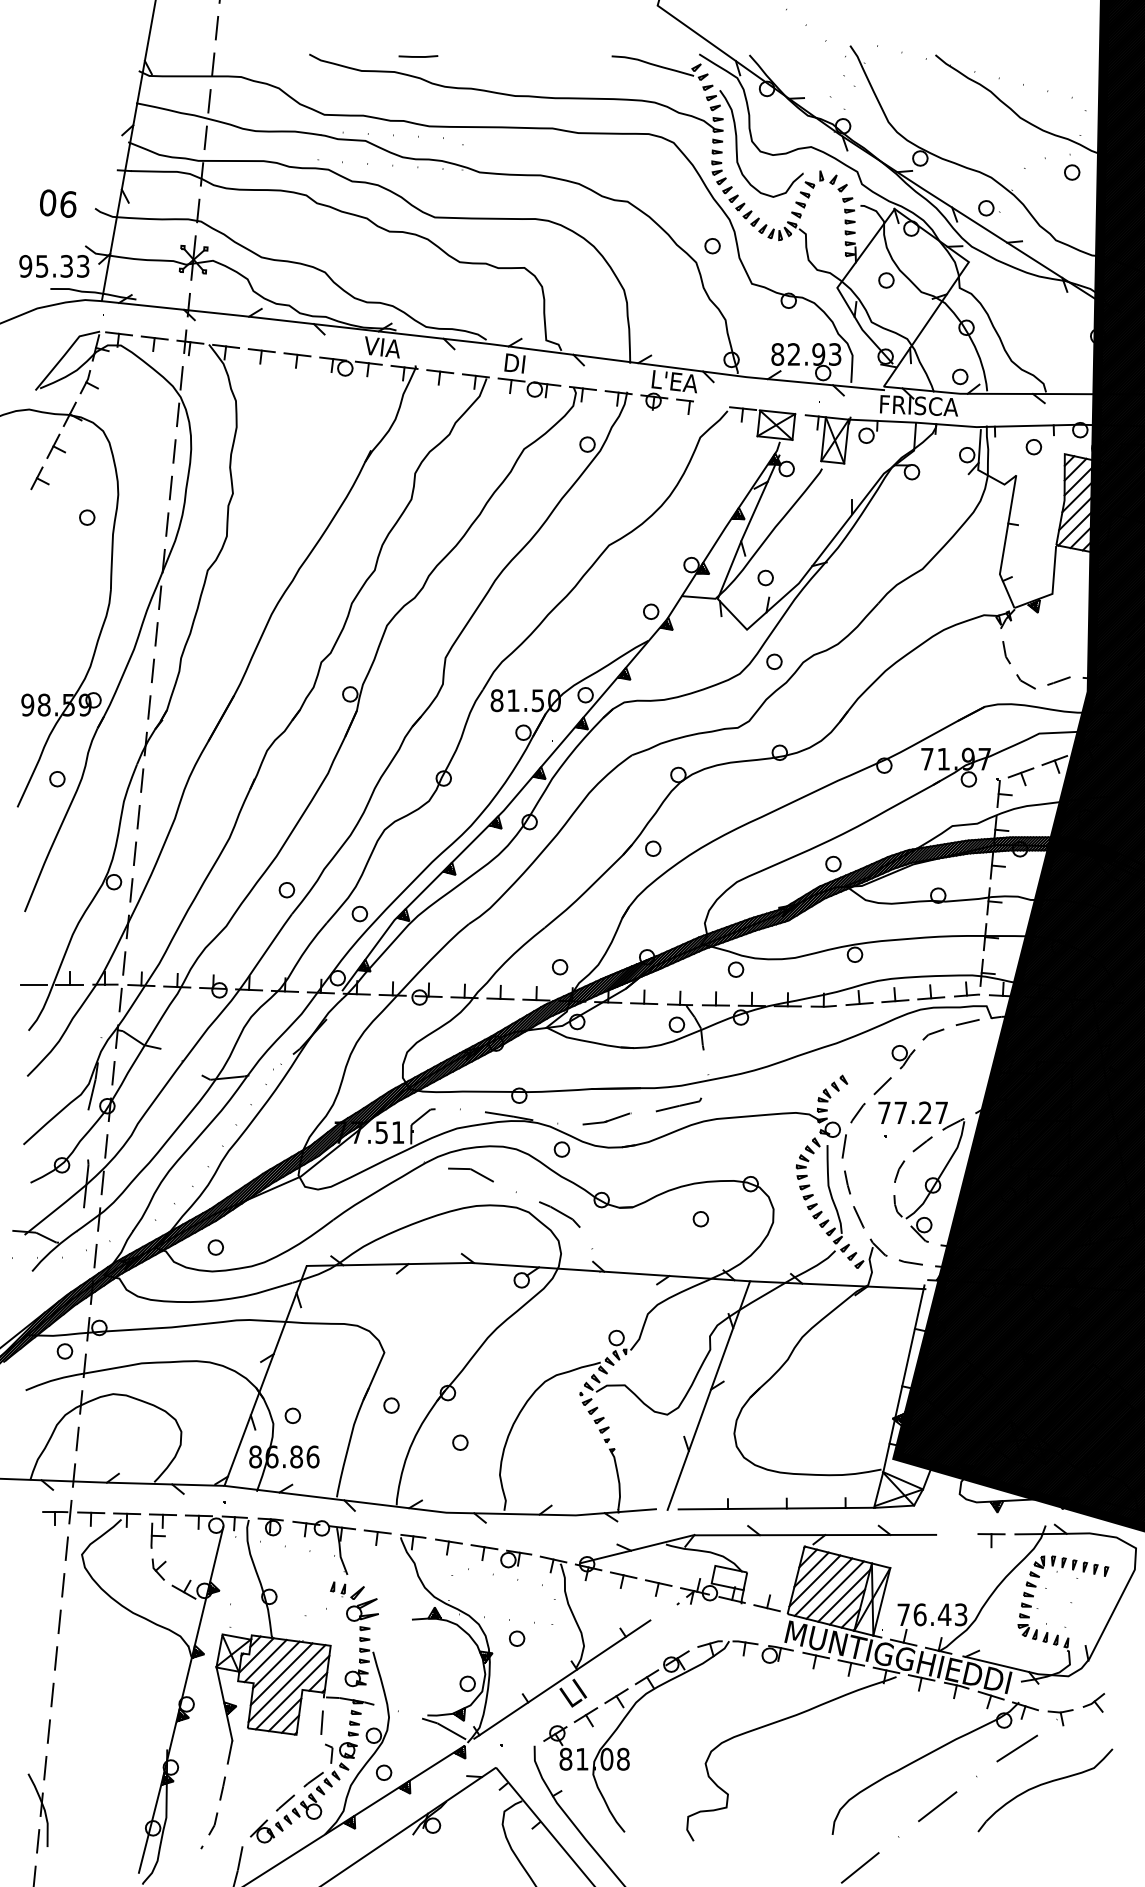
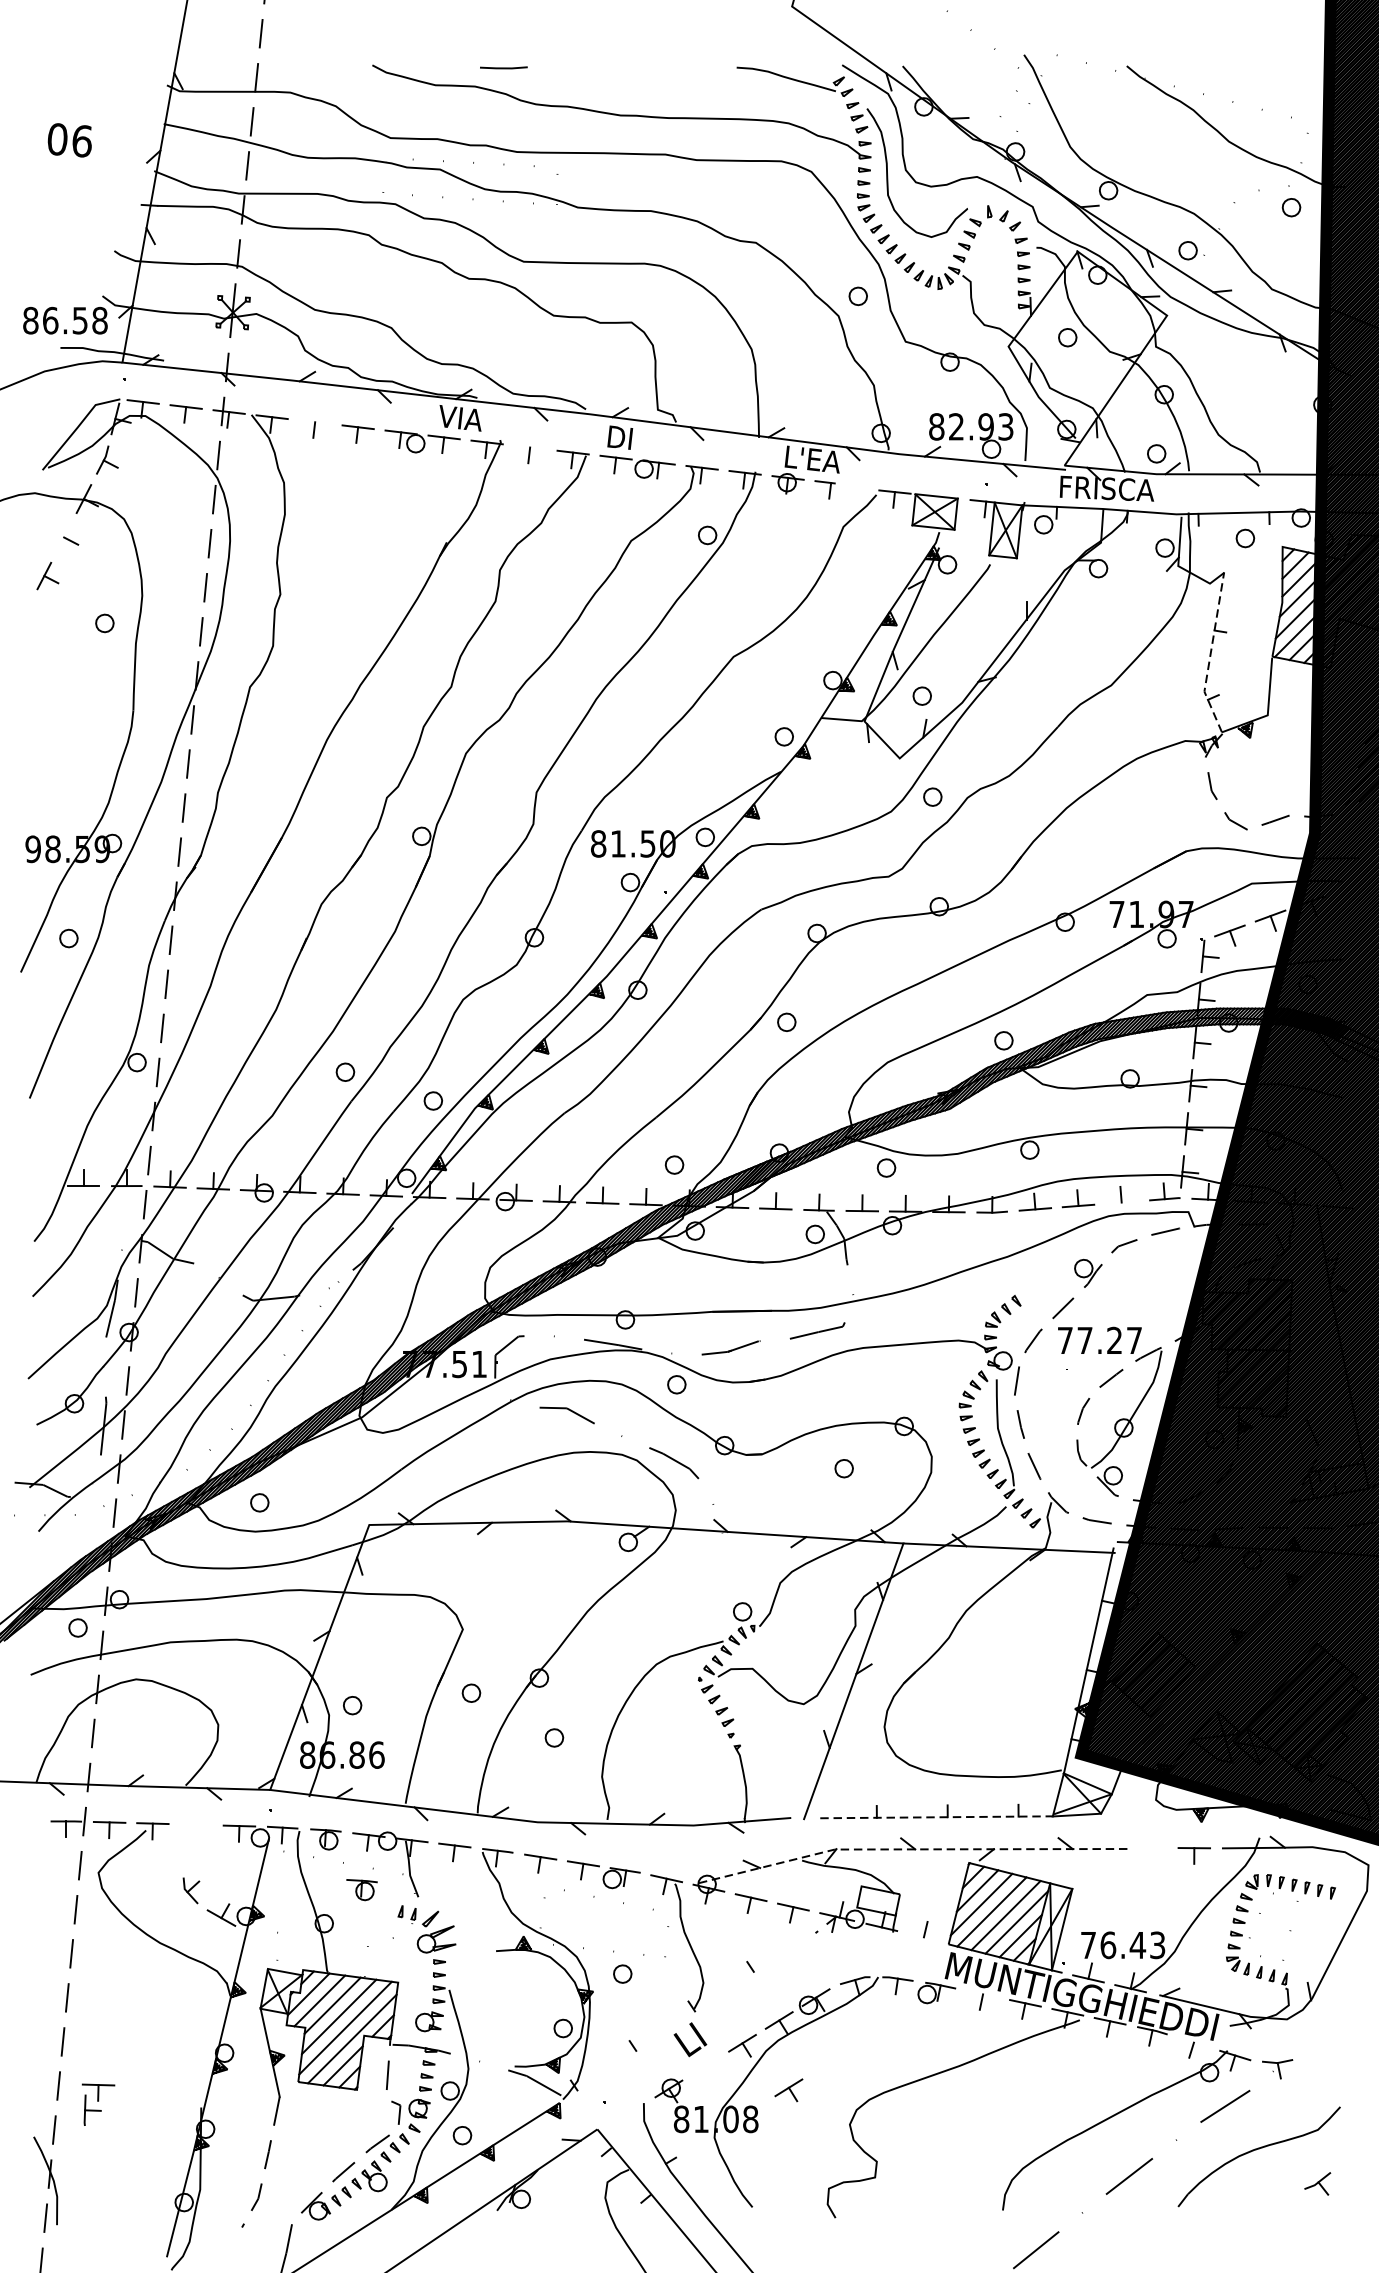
text: (58, 203) -> (70, 140), moved
text: (54, 265) -> (65, 319), 95.33 -> 86.58
line: (261, 350) -> (314, 422), removed
line: (440, 371) -> (530, 447), removed
line: (53, 445) -> (64, 536), removed
line: (1005, 542) -> (1211, 653), solid -> dashed
line: (33, 984) -> (40, 1185), removed
line: (931, 998) -> (1122, 1202), removed
line: (776, 1508) -> (935, 1817), solid -> dashed
part: (162, 1530) -> (97, 2103), moved
line: (756, 1535) -> (911, 1849), solid -> dashed
part: (300, 1568) -> (361, 1889), added
line: (766, 1608) -> (923, 1937), removed
line: (815, 1655) -> (982, 1994), removed
line: (562, 1679) -> (677, 2023), removed
line: (990, 1695) -> (1193, 2042), removed
part: (1093, 1702) -> (1317, 2183), moved
part: (585, 1717) -> (788, 2090), moved

